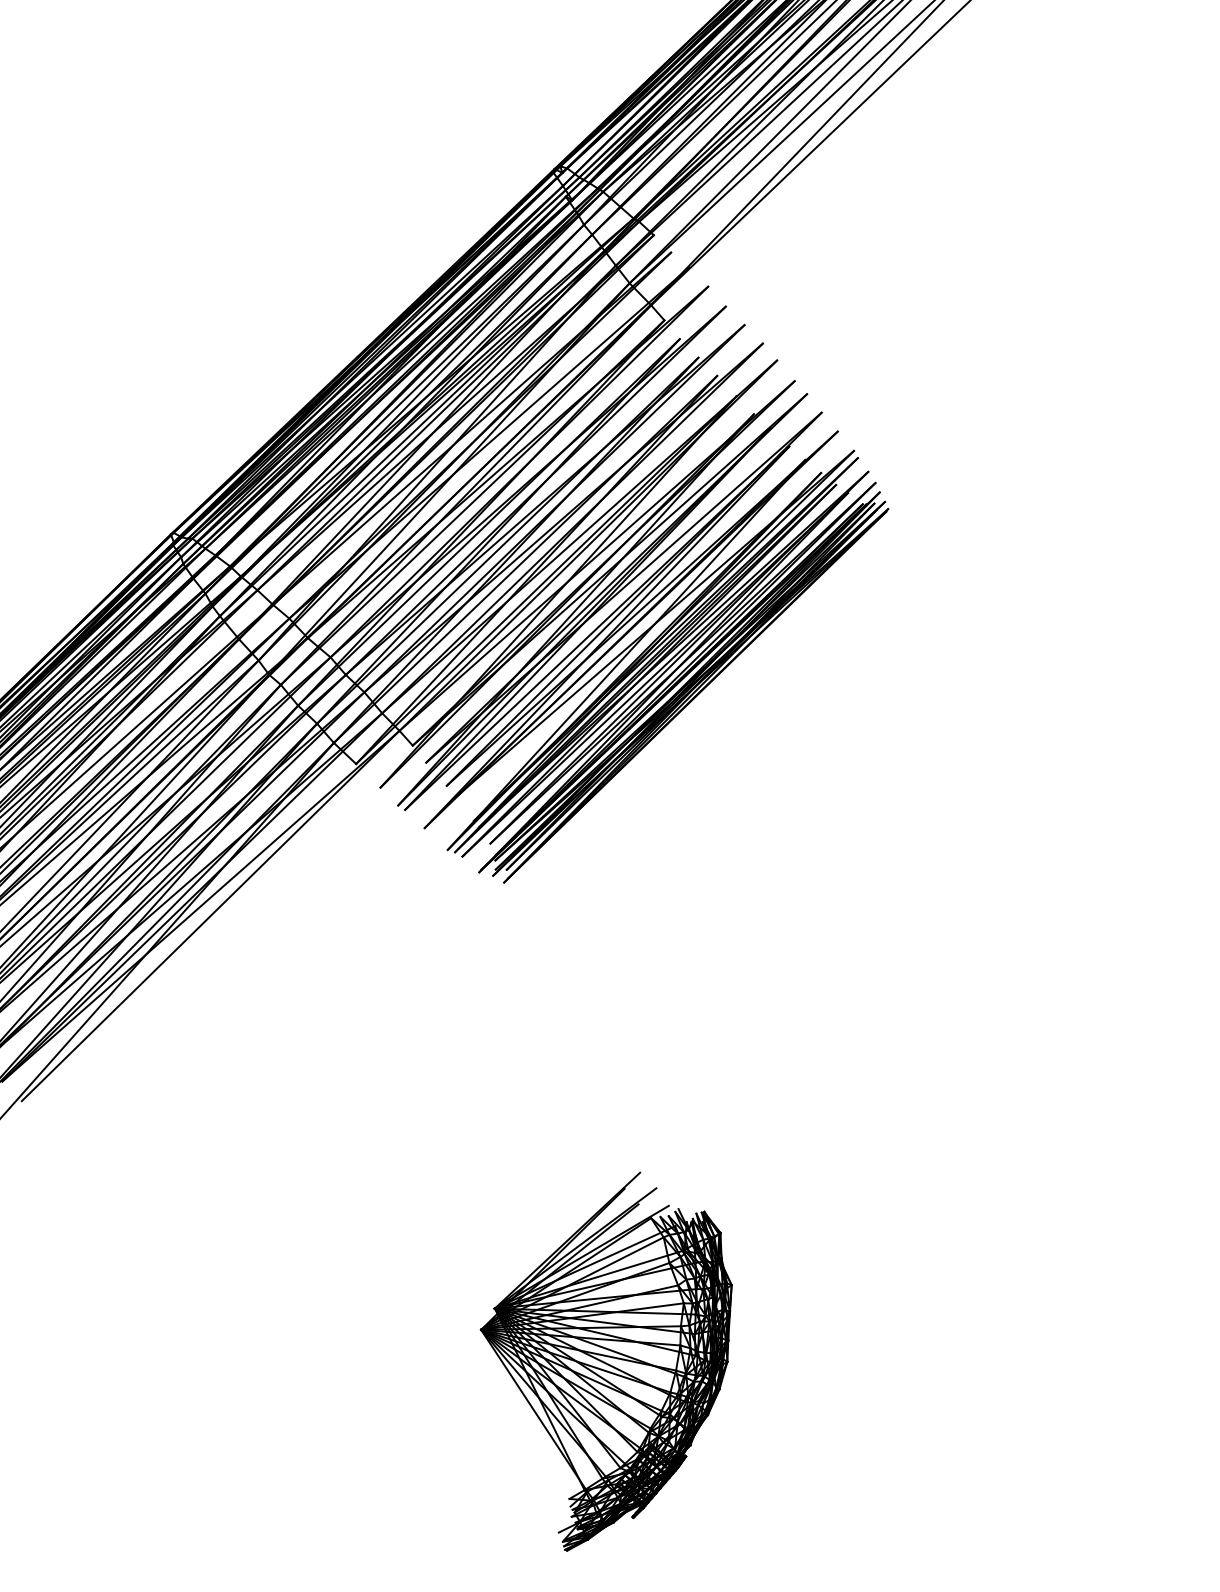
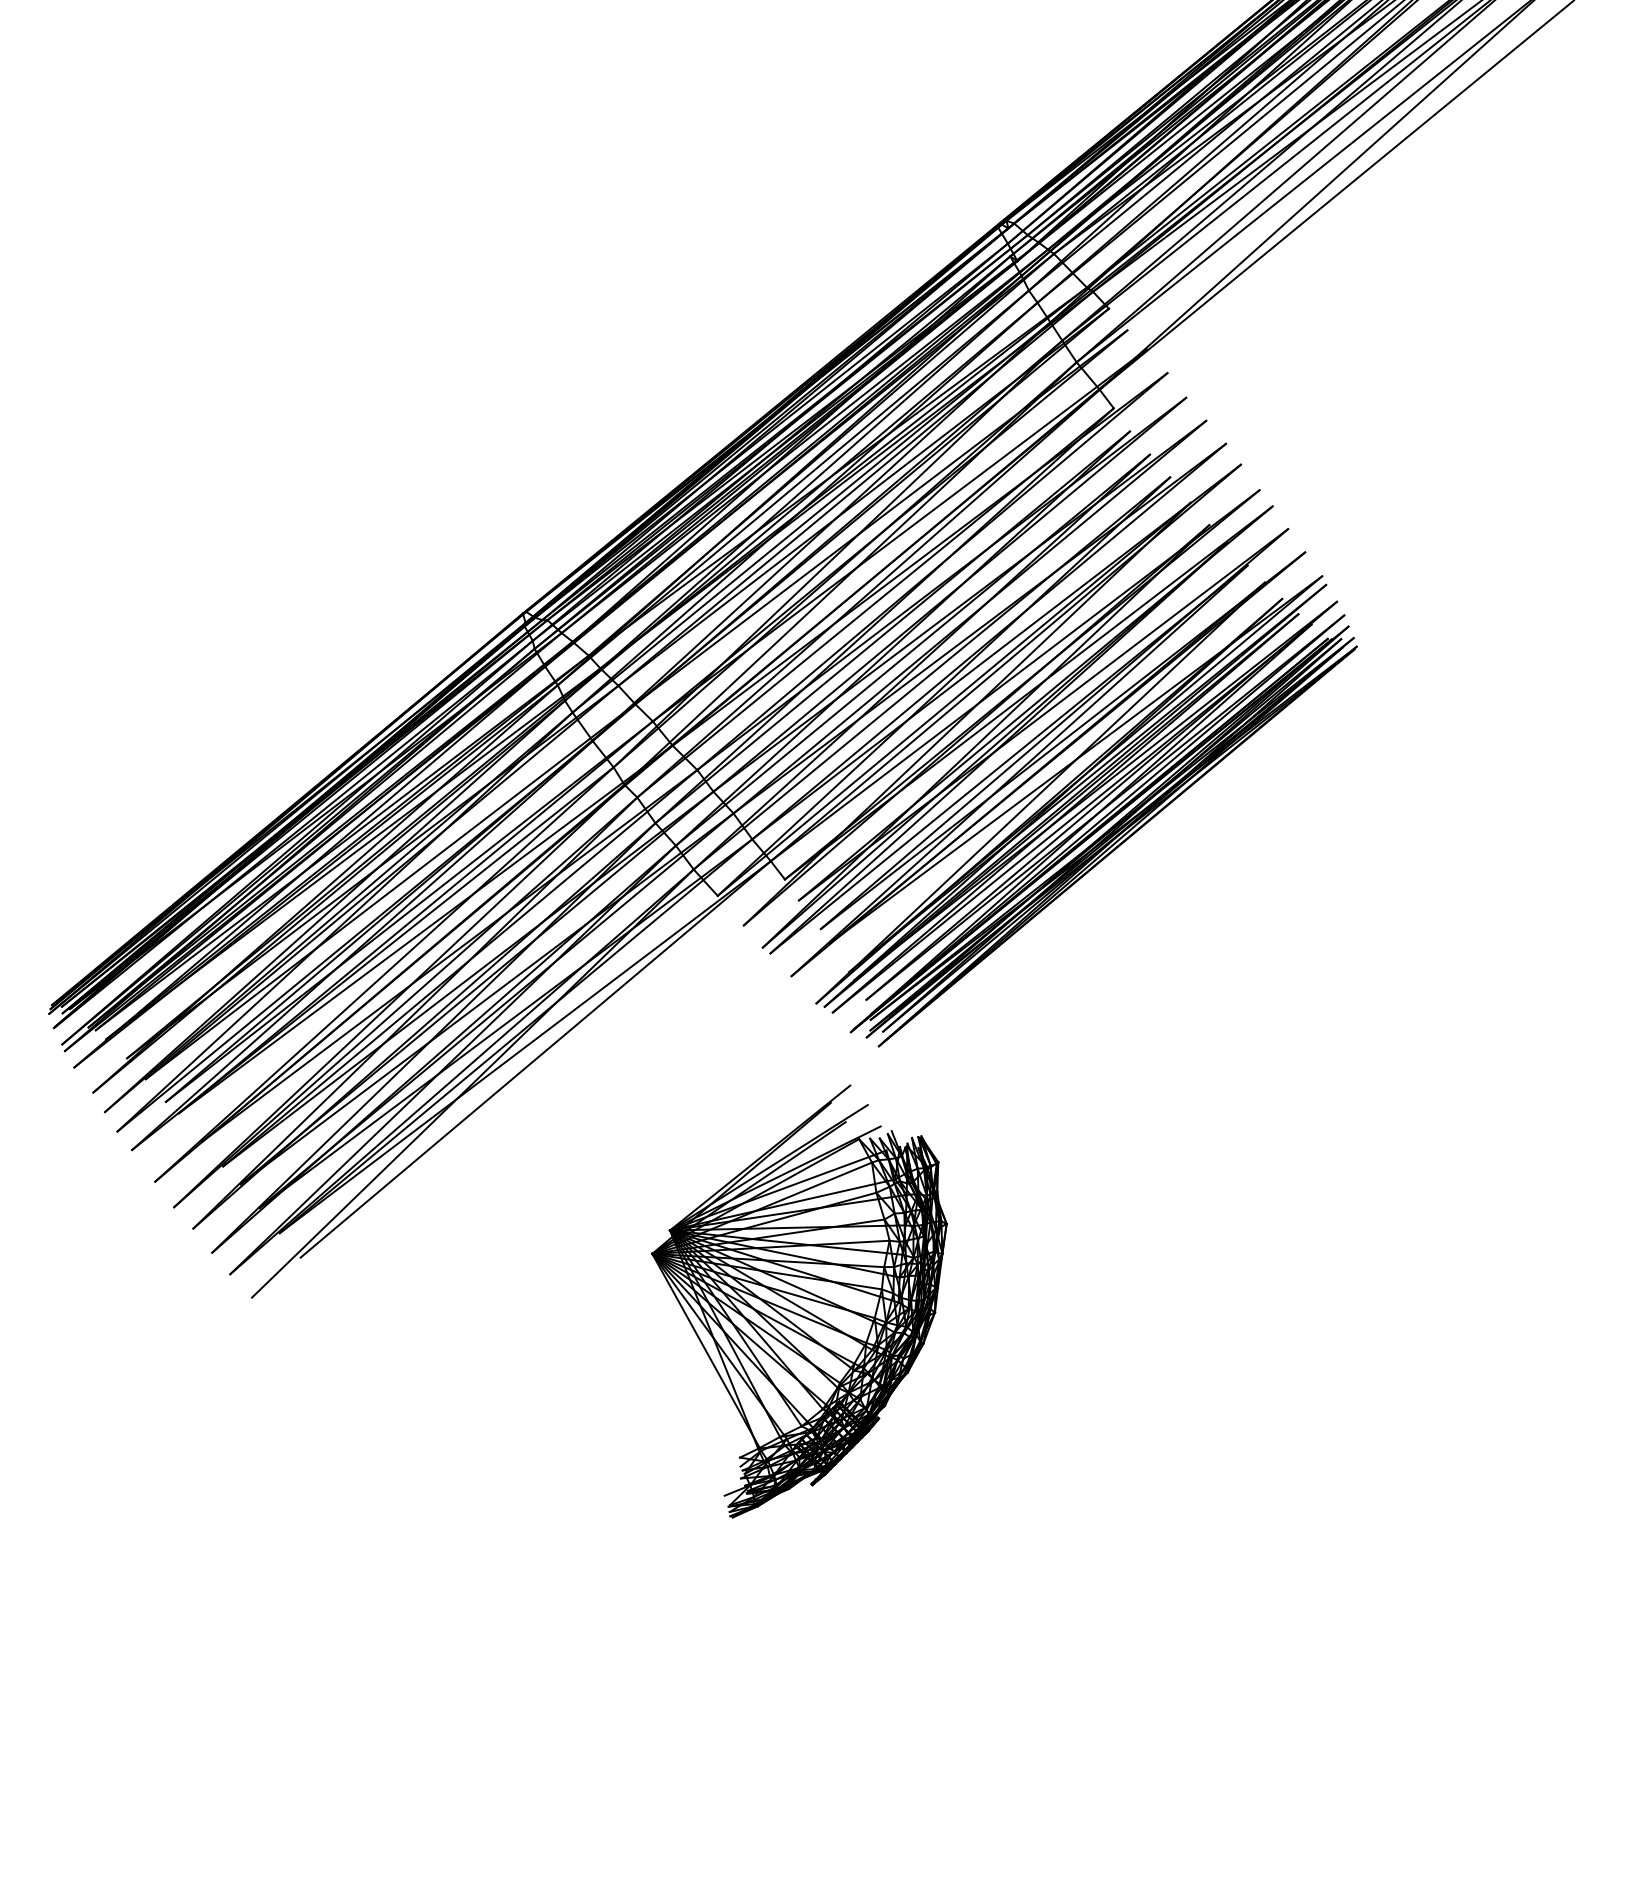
part: (610, 1361) -> (799, 1301), moved

